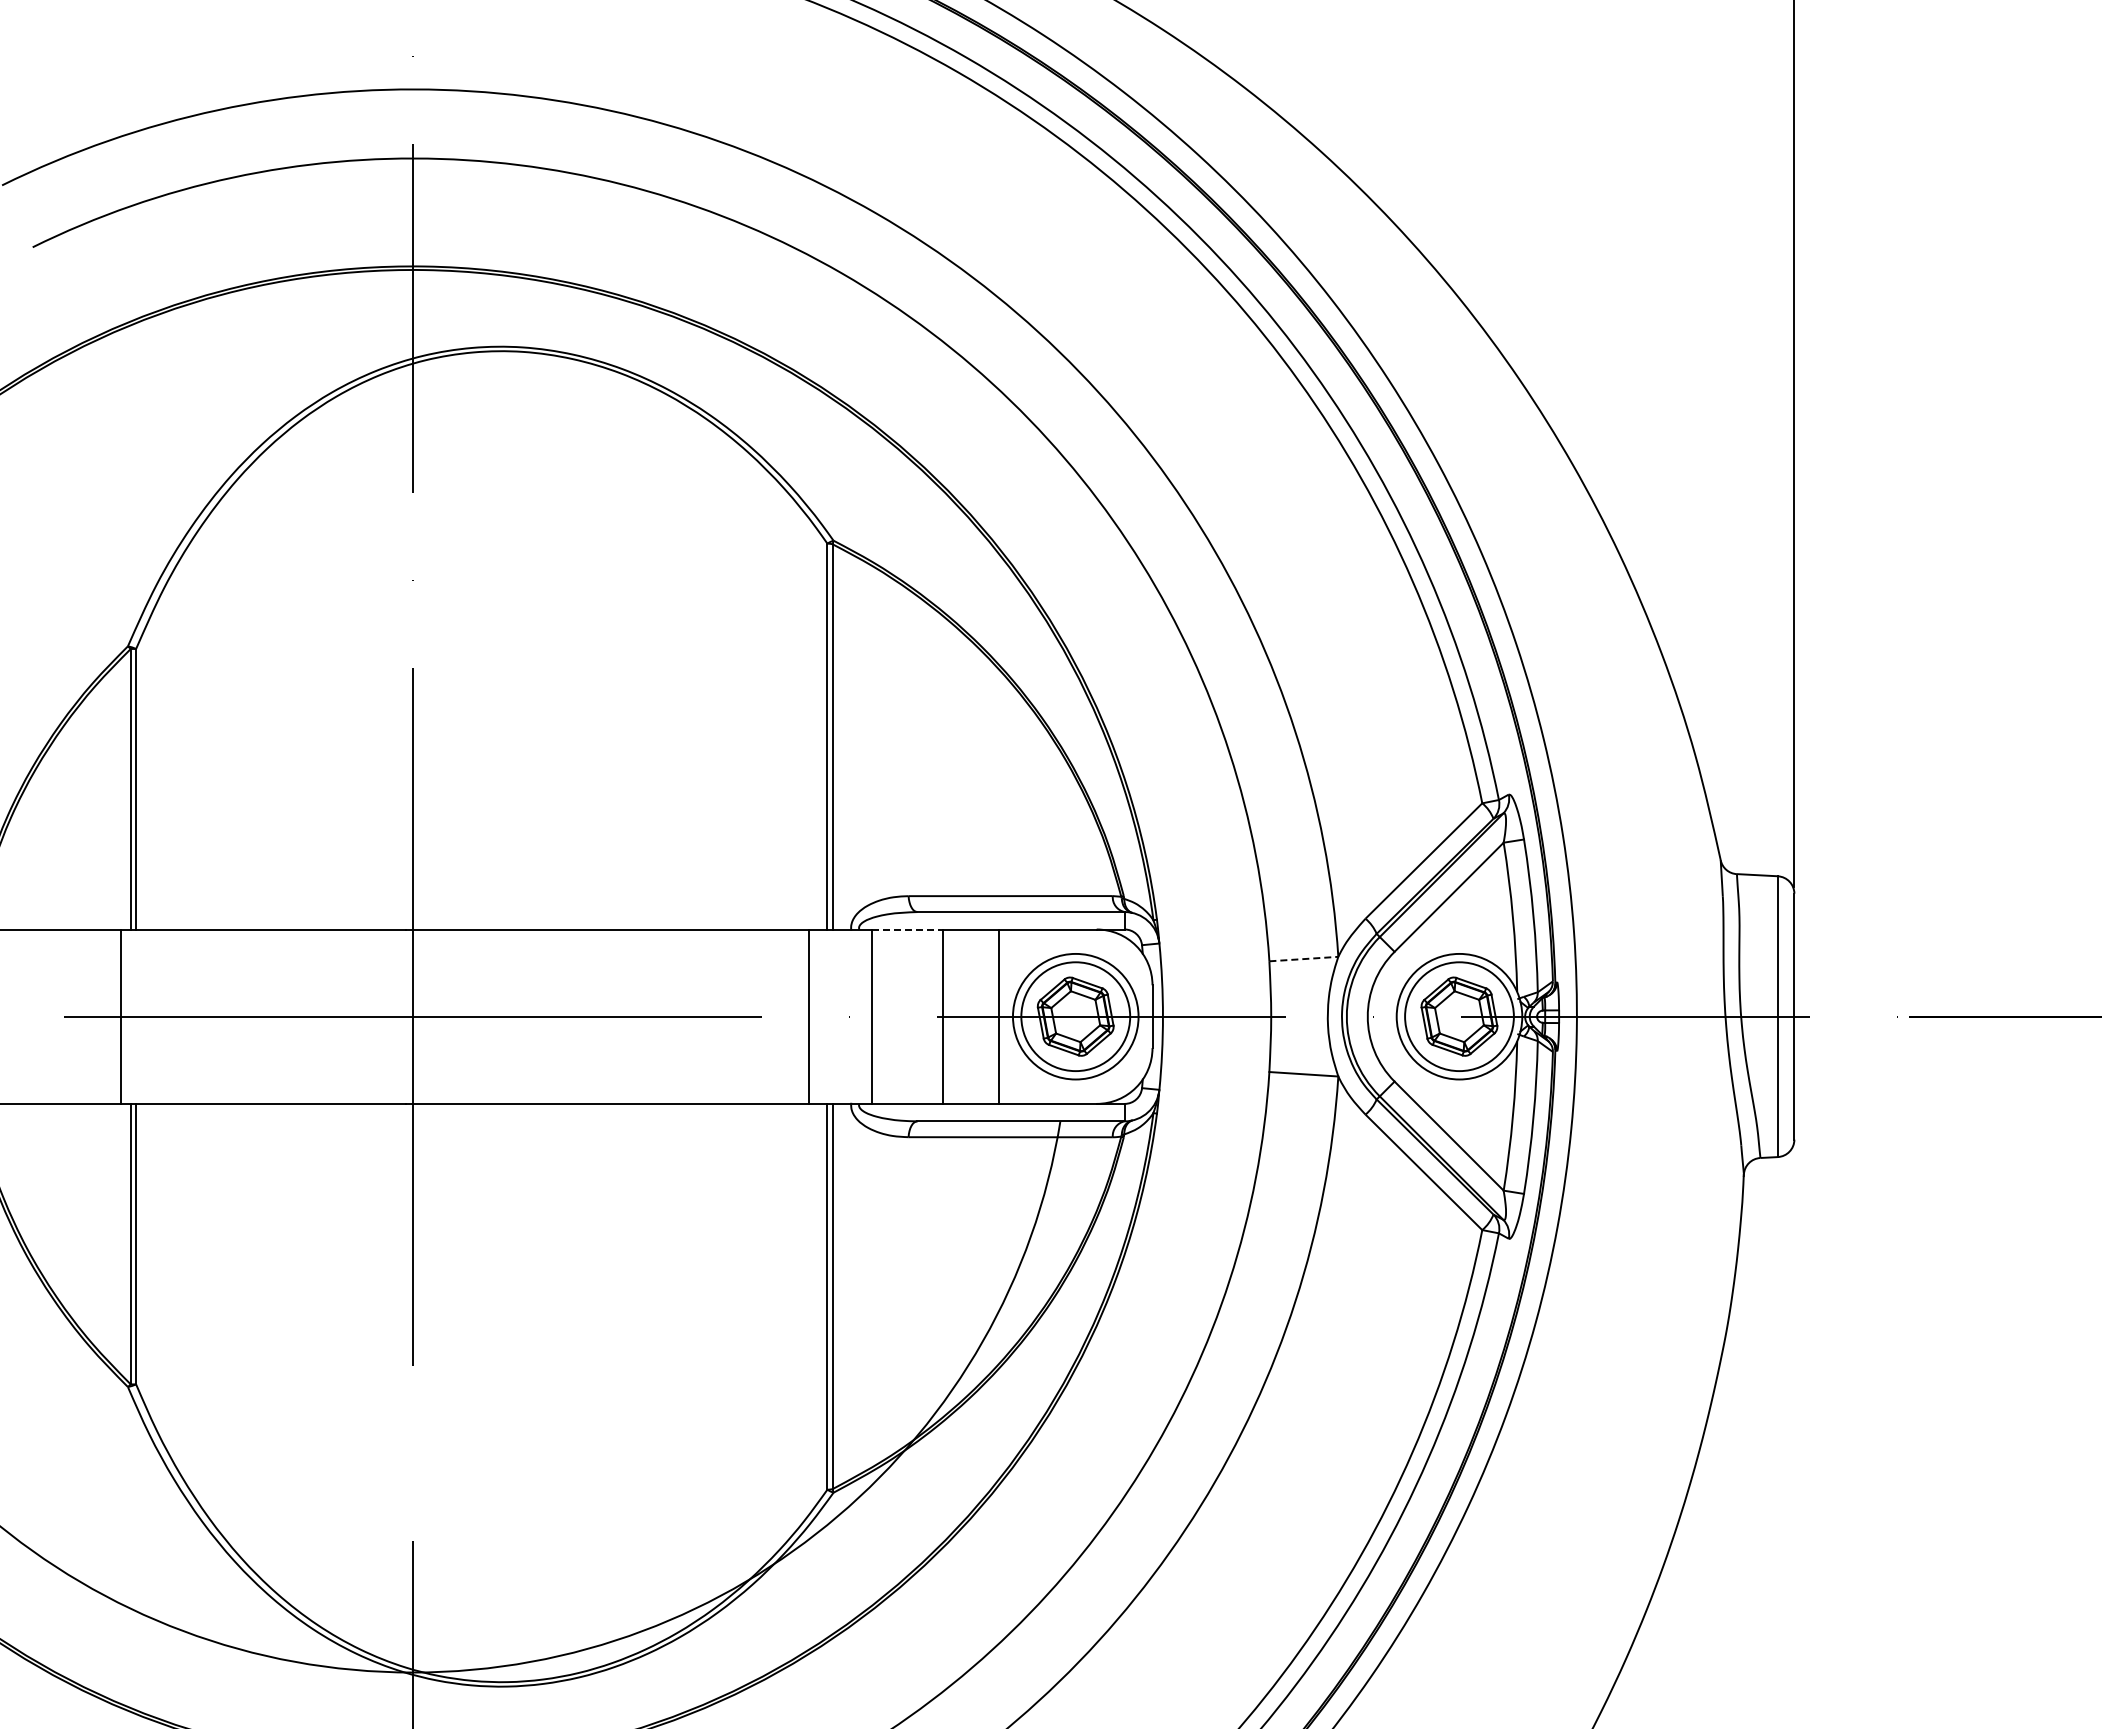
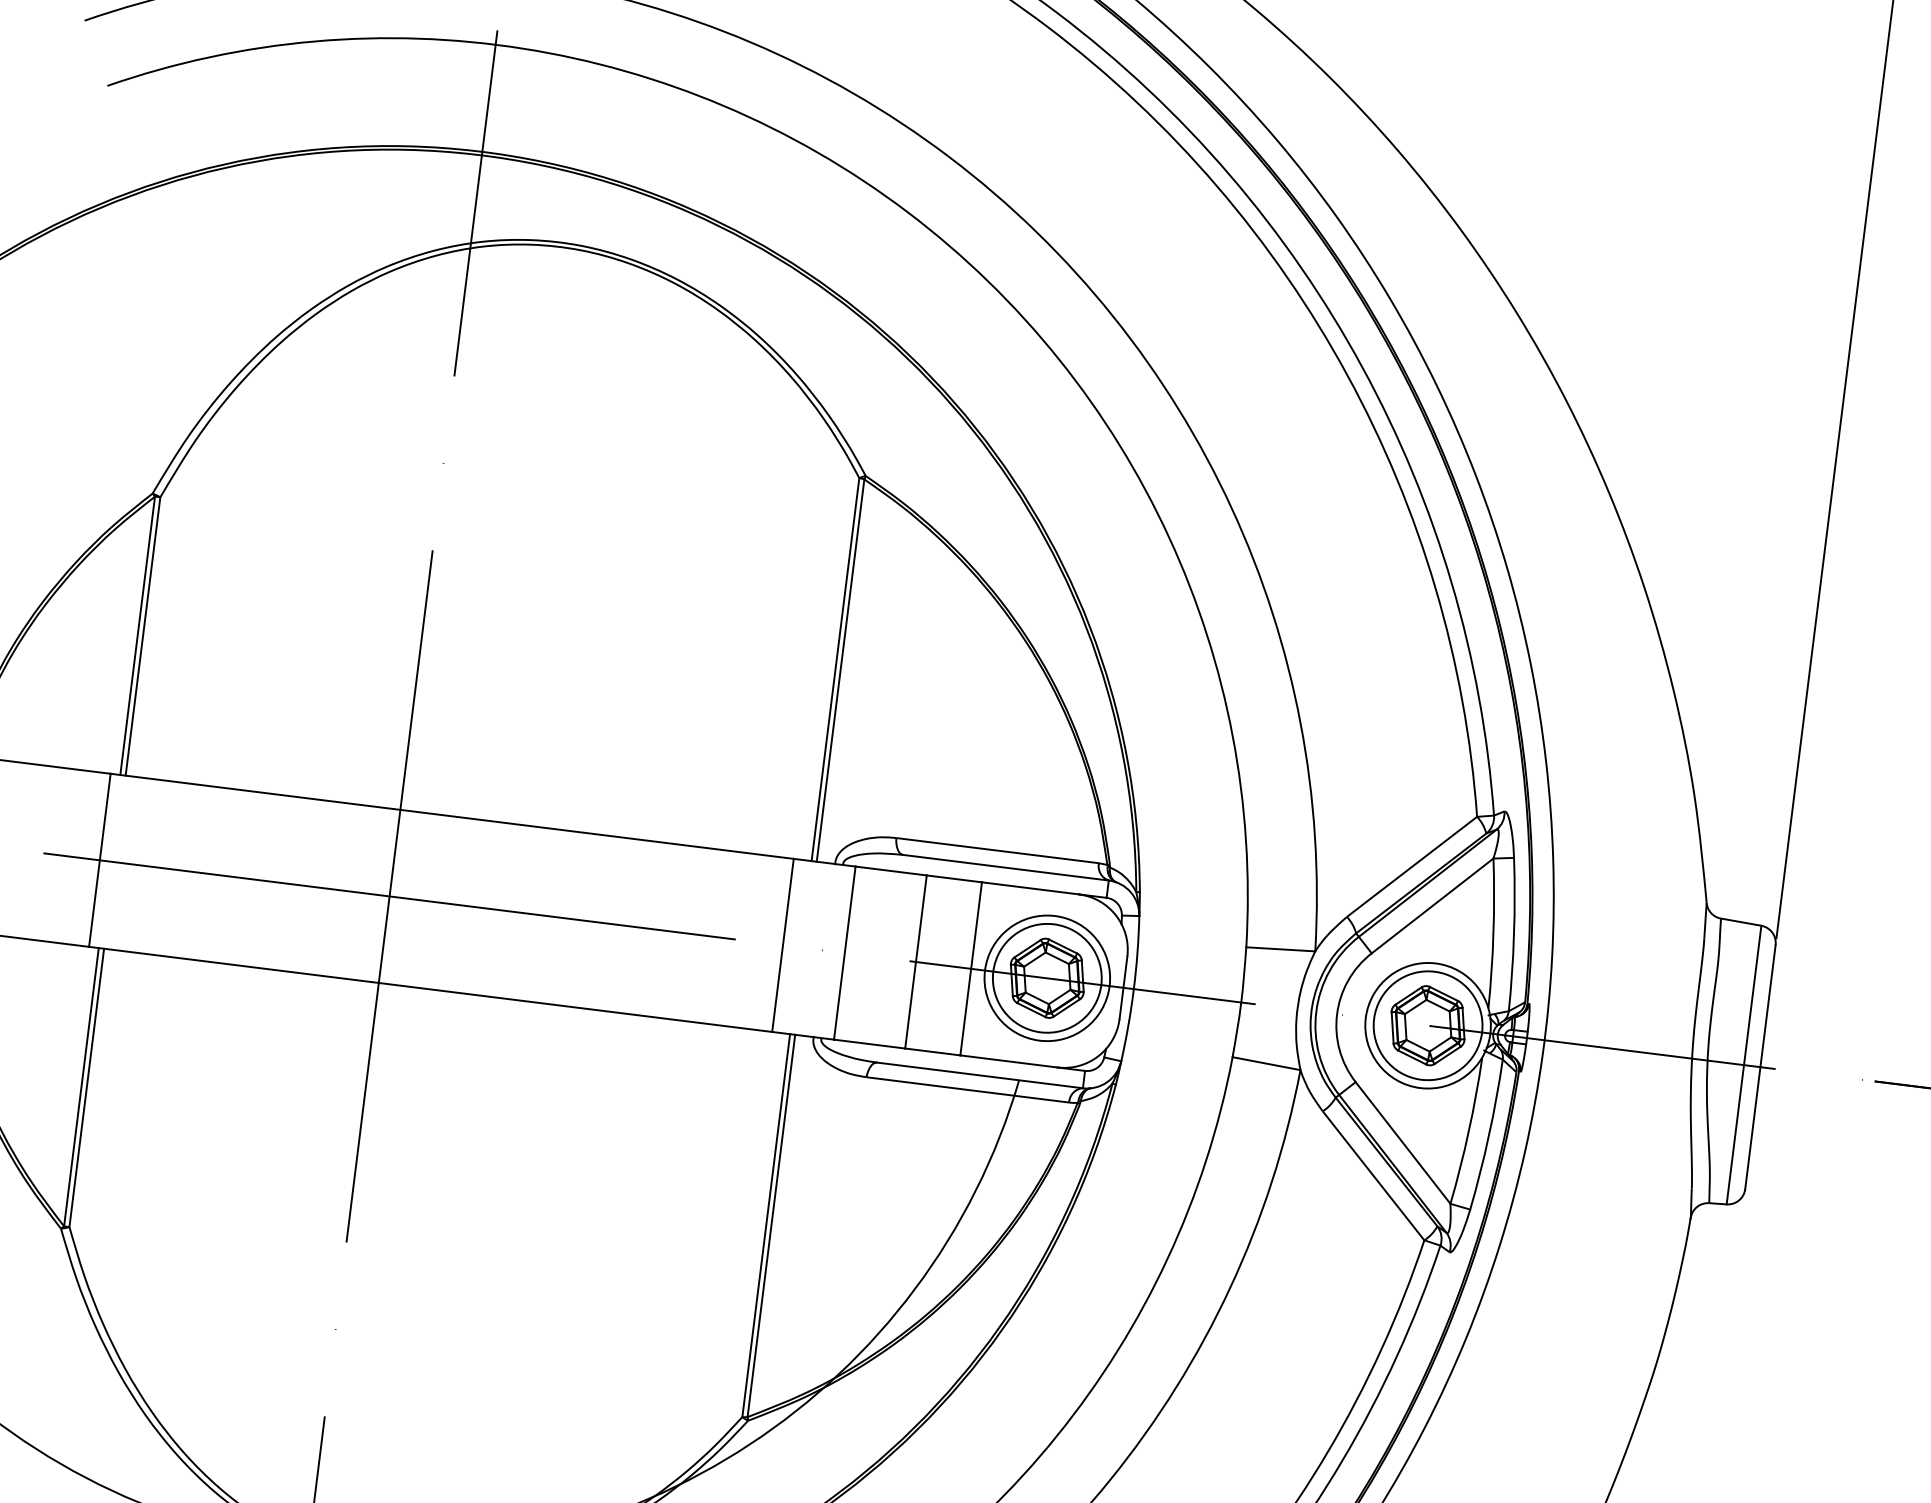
line: (907, 929) -> (891, 871), dashed -> solid
line: (1303, 959) -> (1280, 949), dashed -> solid

